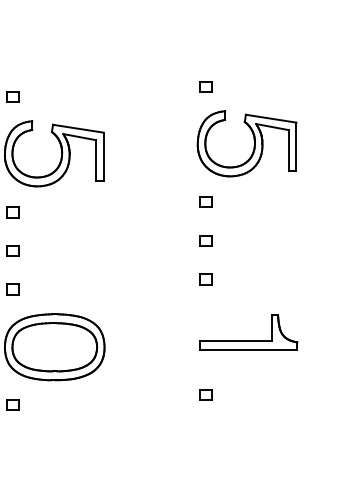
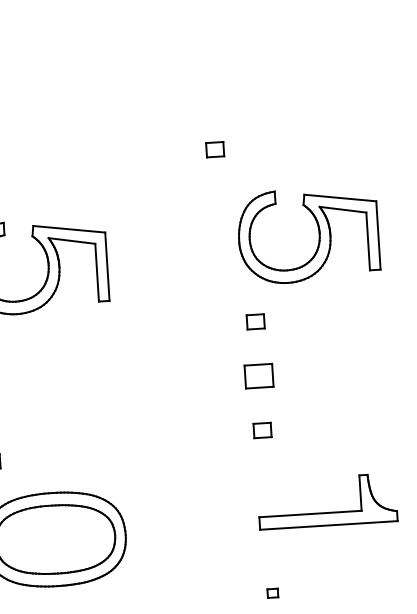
part: (205, 86) -> (214, 149), moved
part: (205, 240) -> (258, 375), size x1.6
part: (205, 394) -> (272, 592), size x0.6

